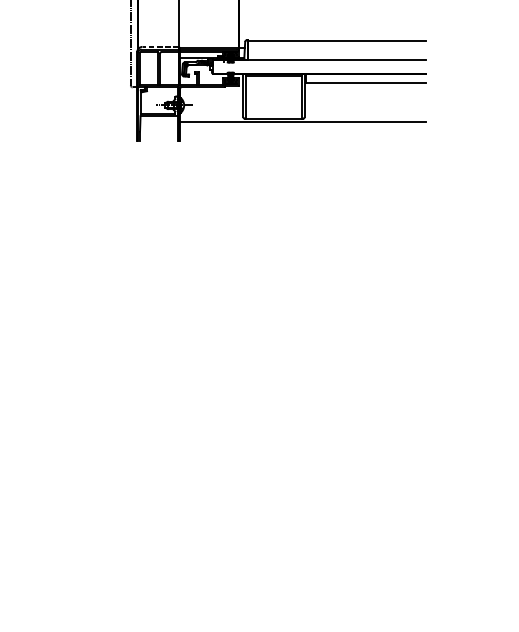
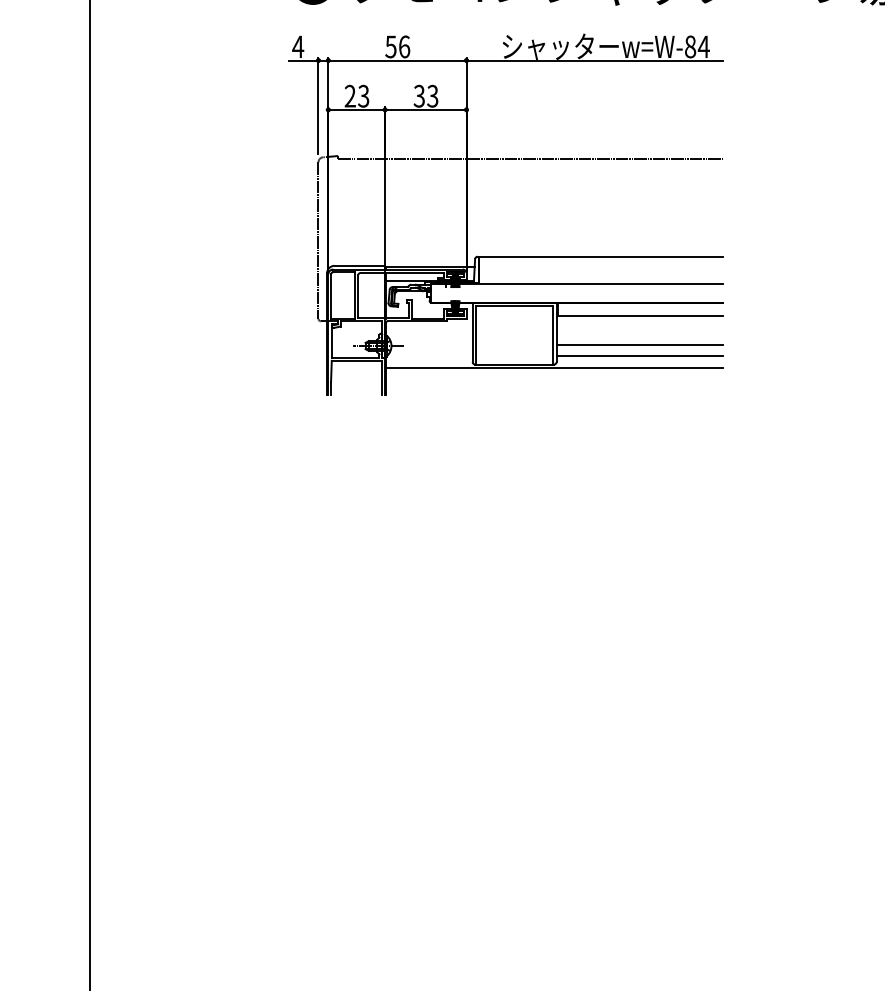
line: (160, 46) -> (359, 265), dashed -> solid
line: (365, 105) -> (639, 345), added
line: (365, 113) -> (639, 356), added

